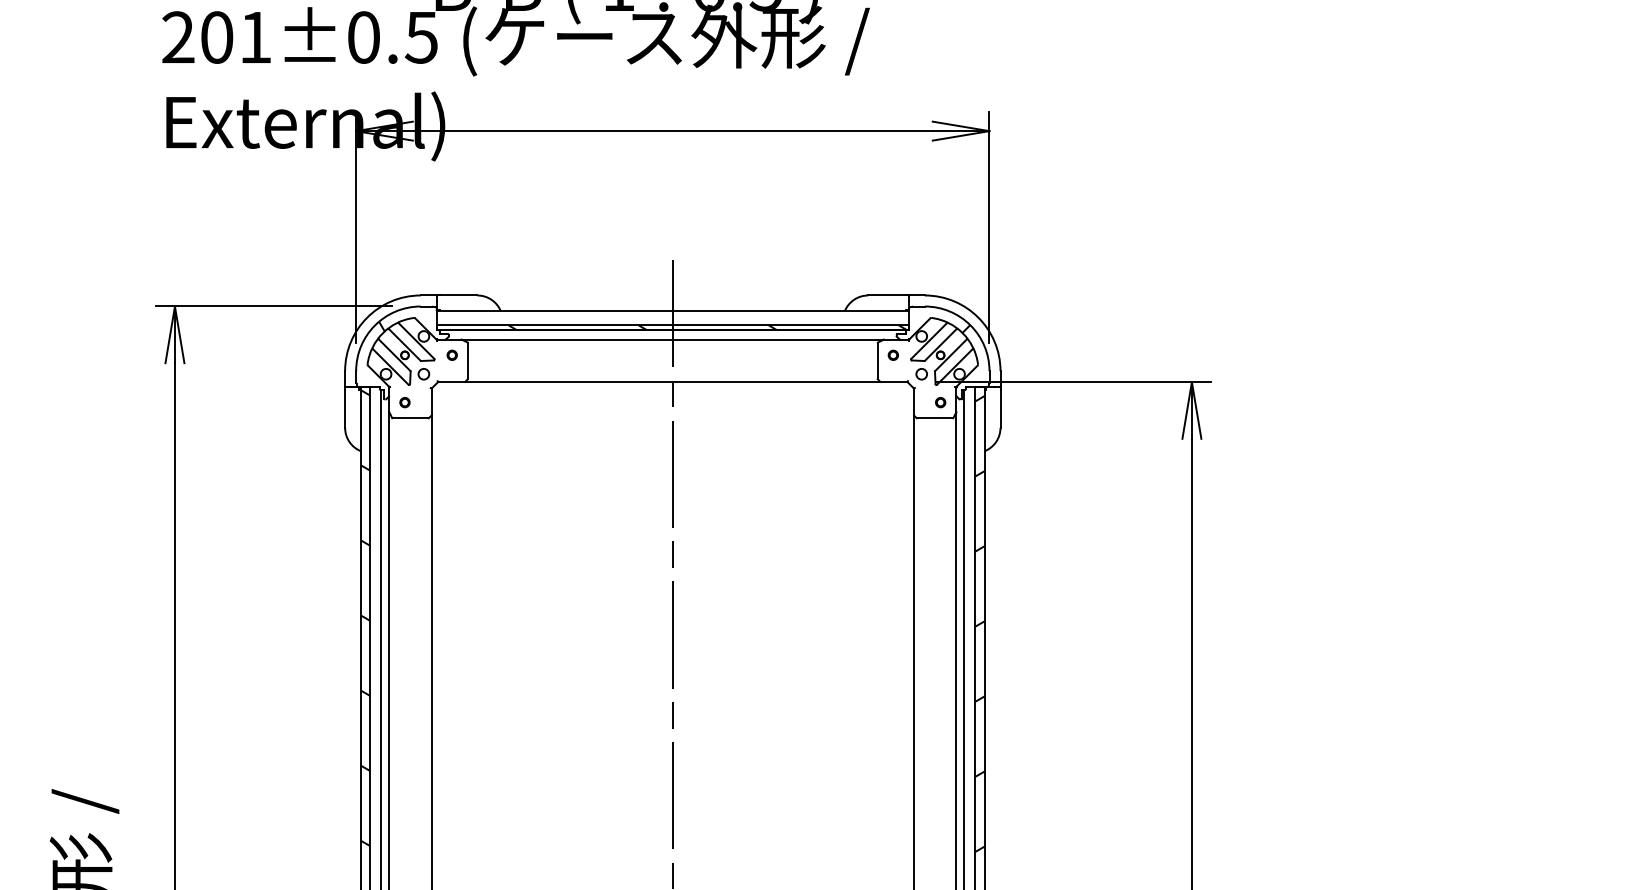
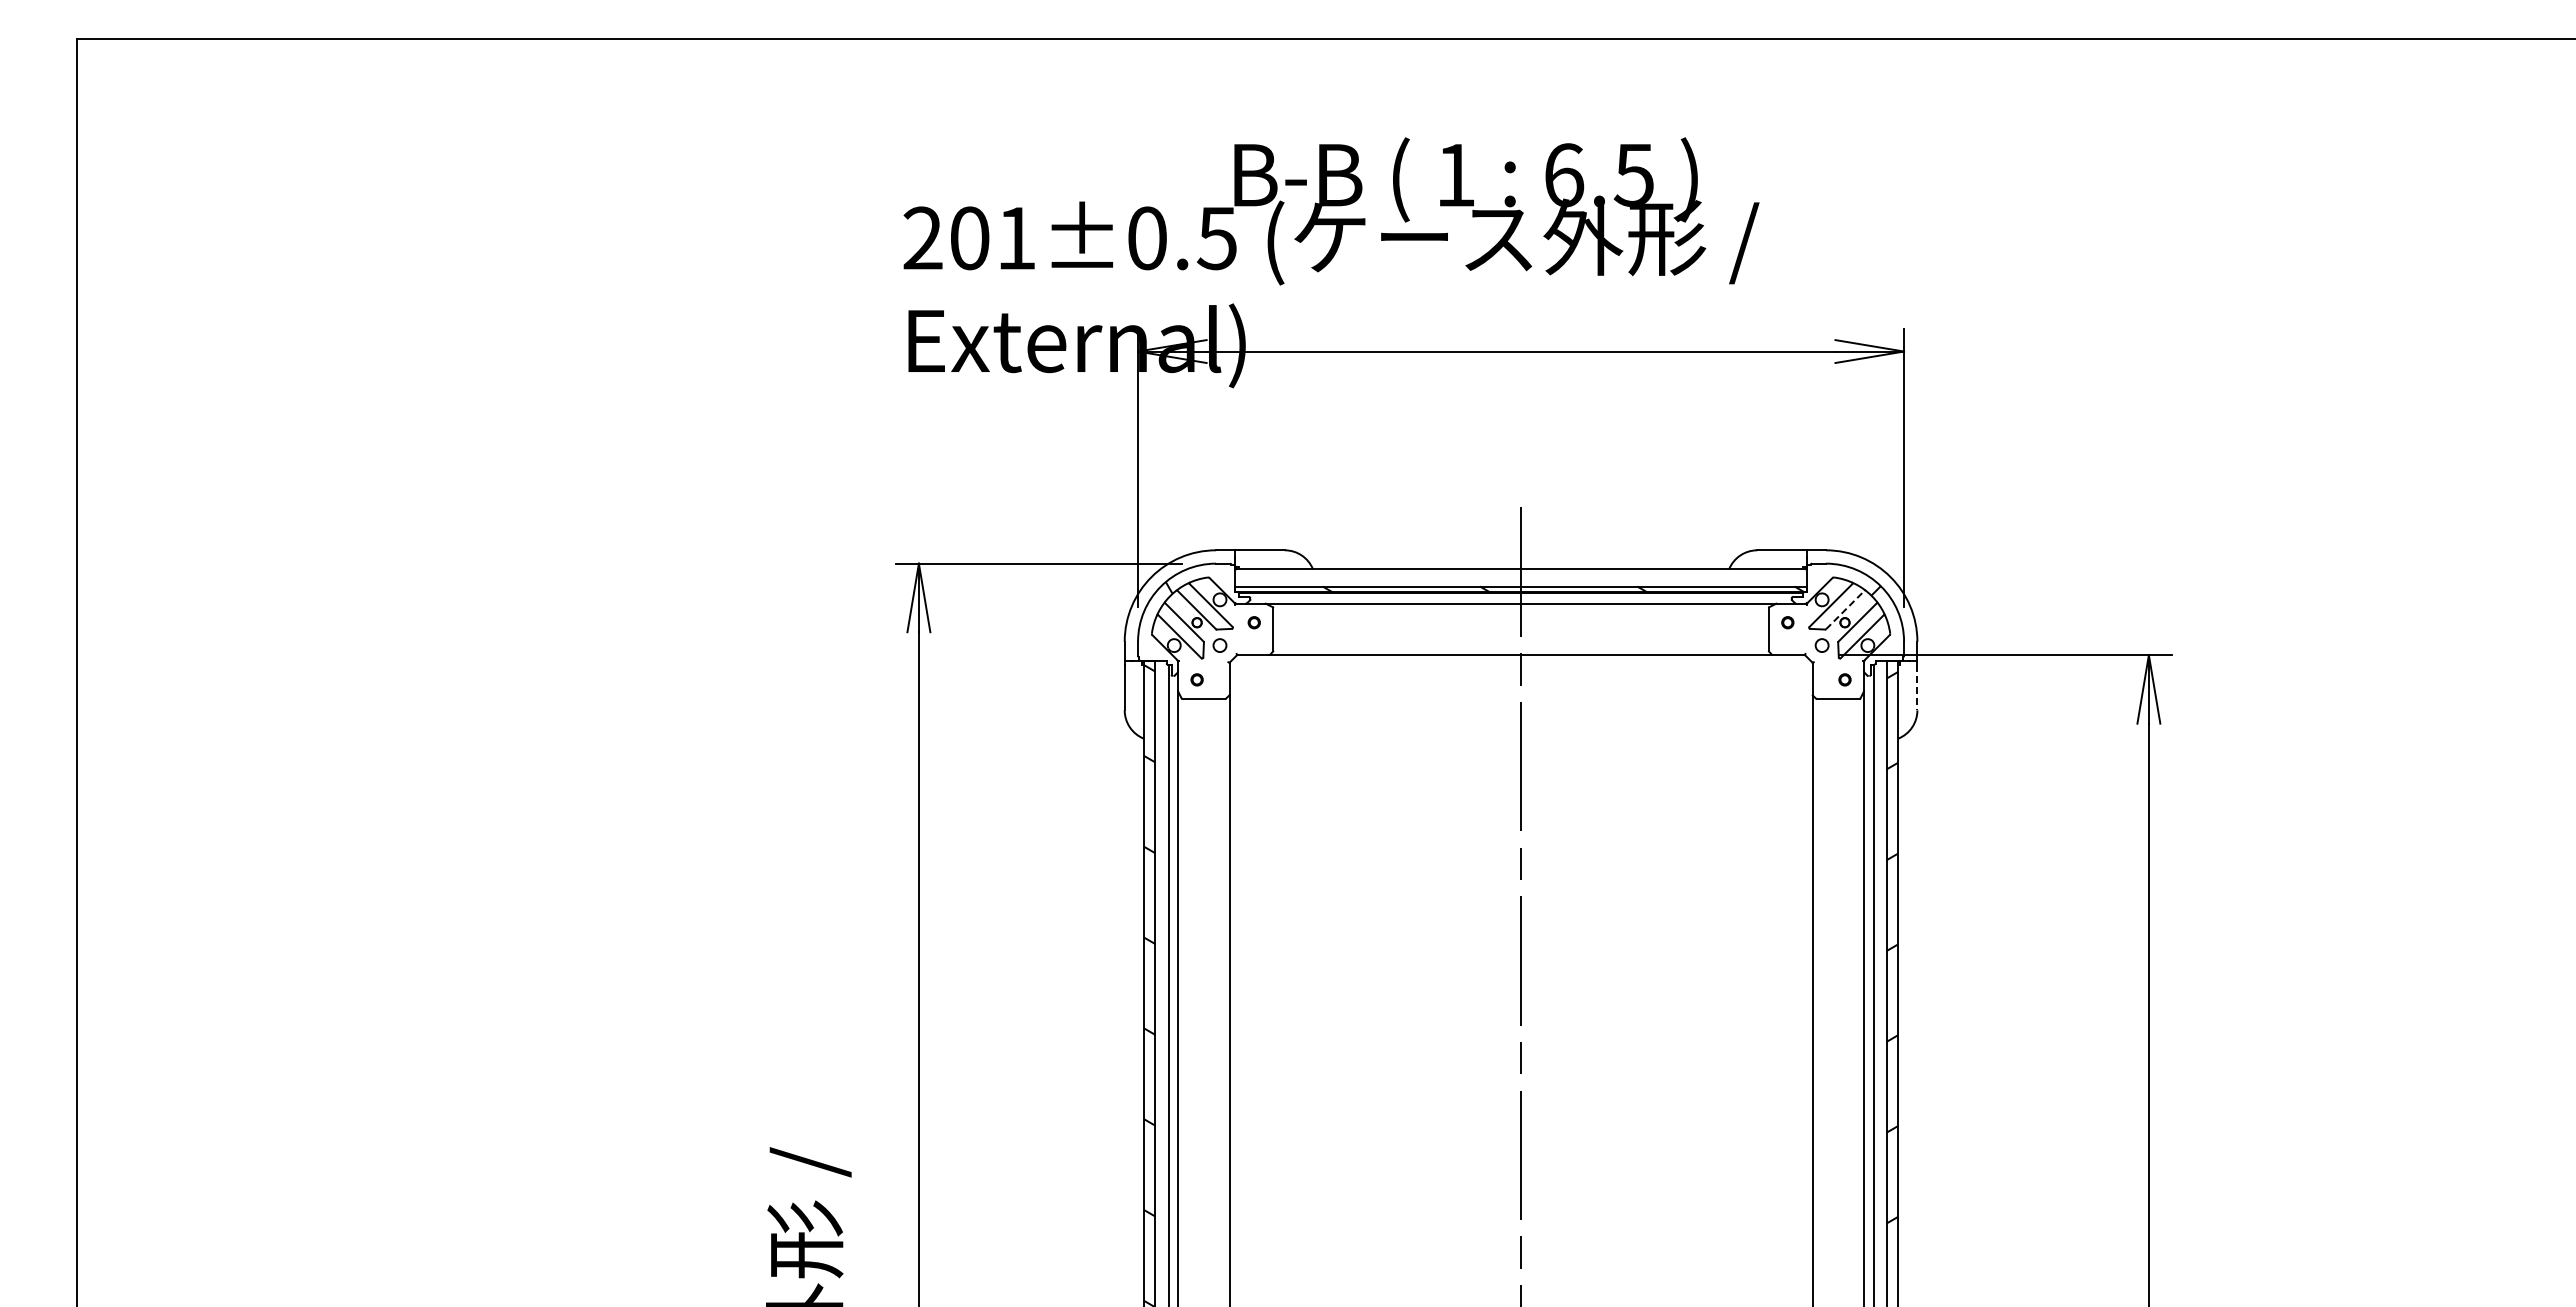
line: (941, 344) -> (1845, 609), solid -> dashed
line: (1000, 408) -> (1917, 687), solid -> dashed

